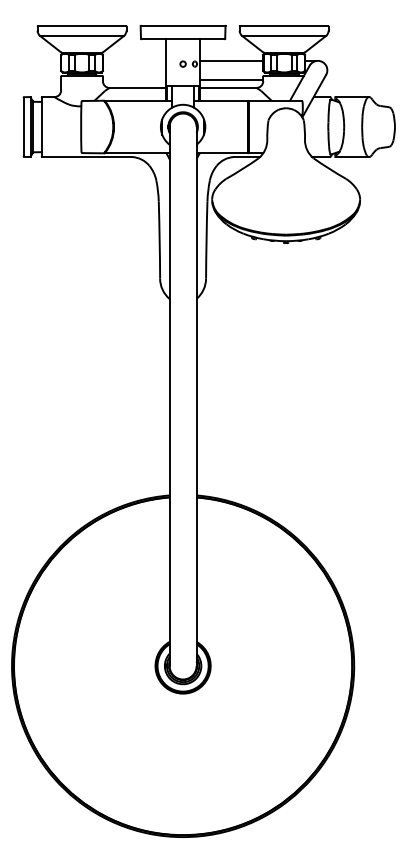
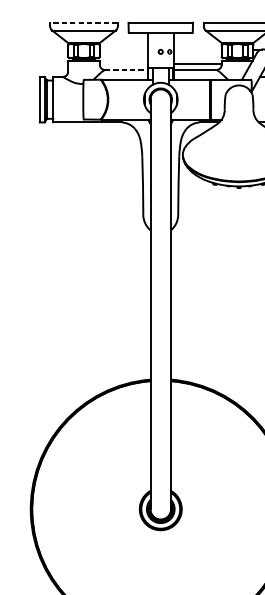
line: (82, 25) -> (84, 22), solid -> dashed
line: (231, 61) -> (197, 49), removed
line: (138, 87) -> (126, 69), solid -> dashed

